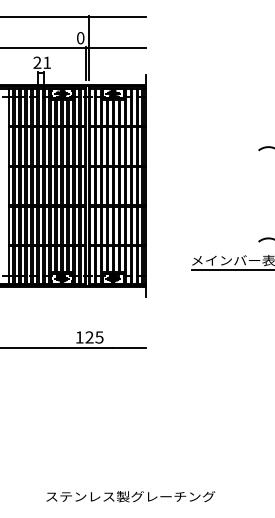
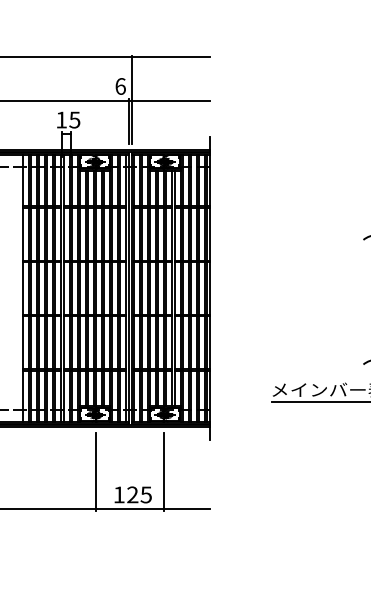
text: (80, 38) -> (120, 86), 0 -> 6
text: (42, 62) -> (68, 119), 21 -> 15
line: (62, 320) -> (95, 471), added
line: (112, 320) -> (164, 471), added

